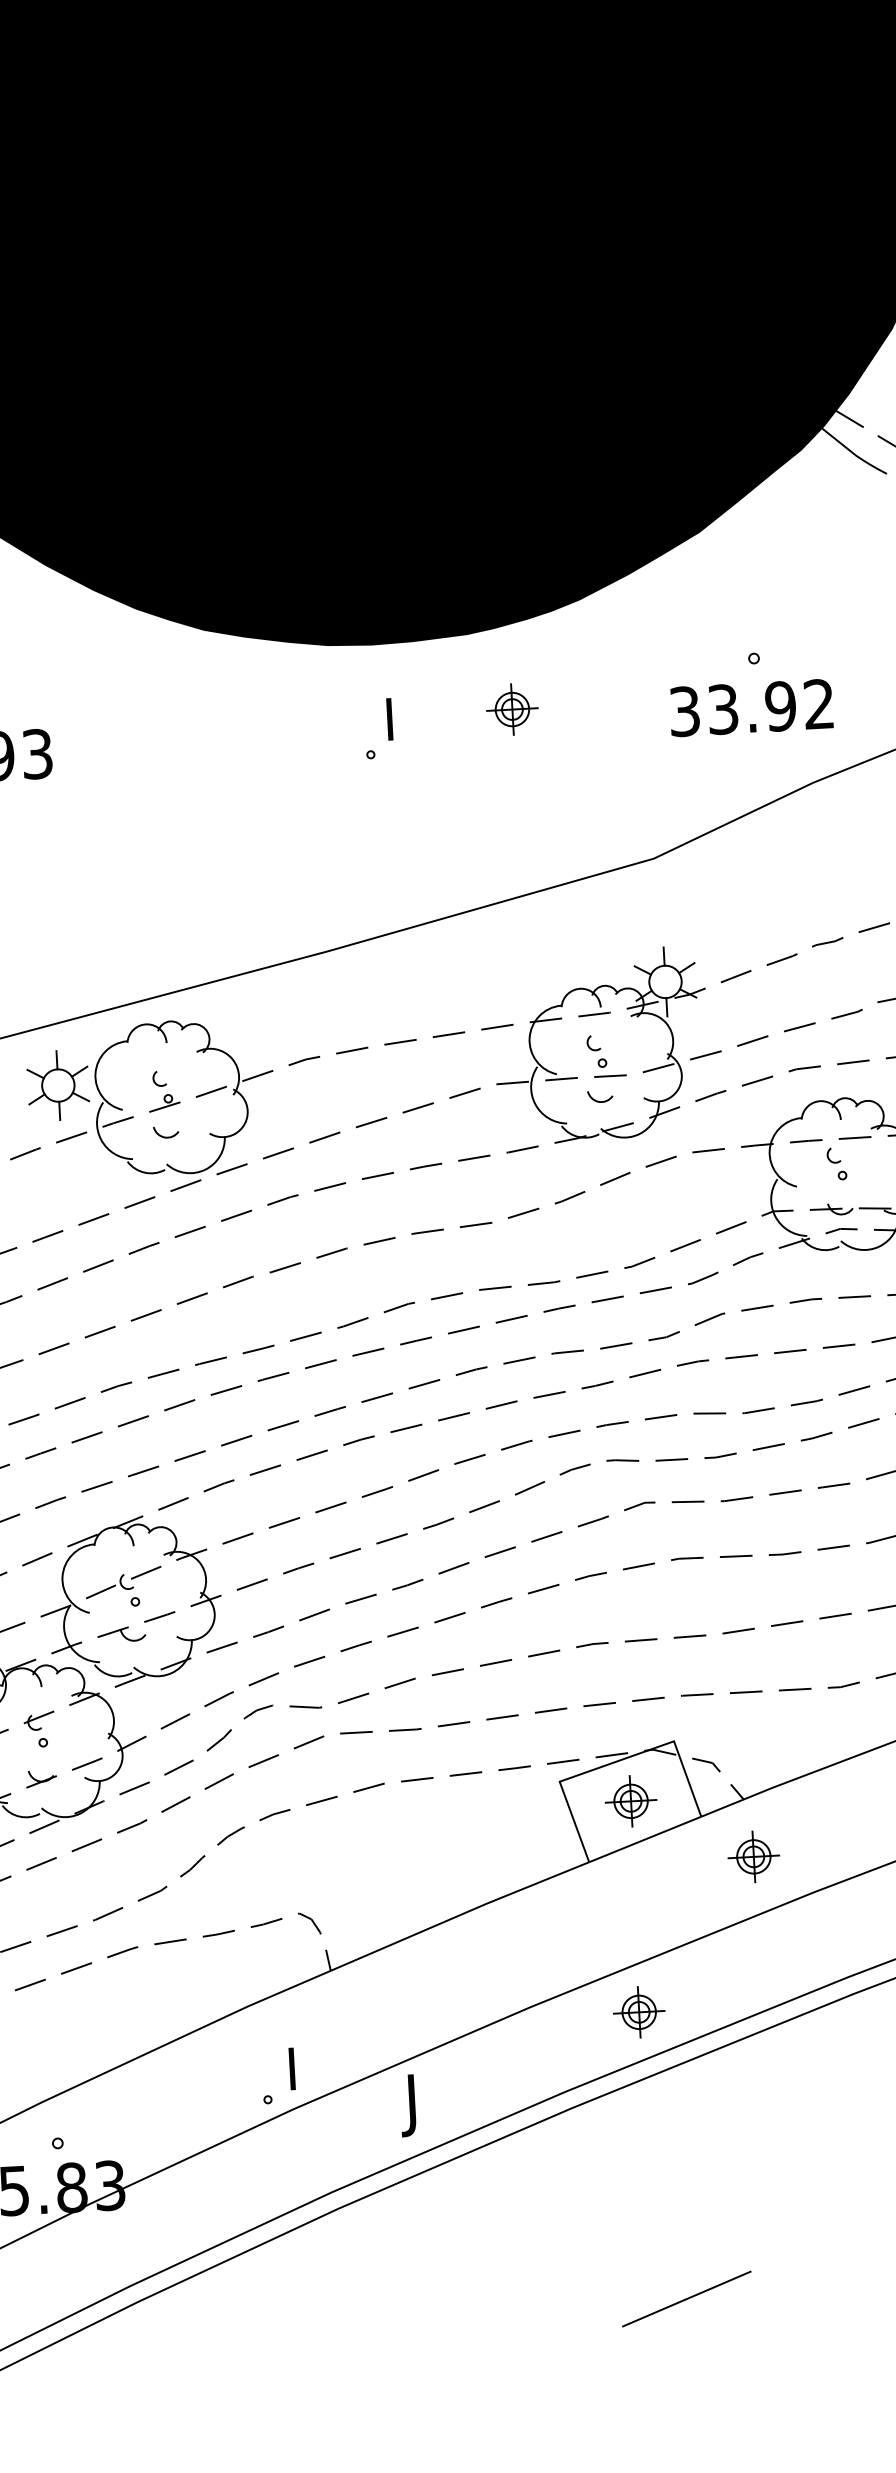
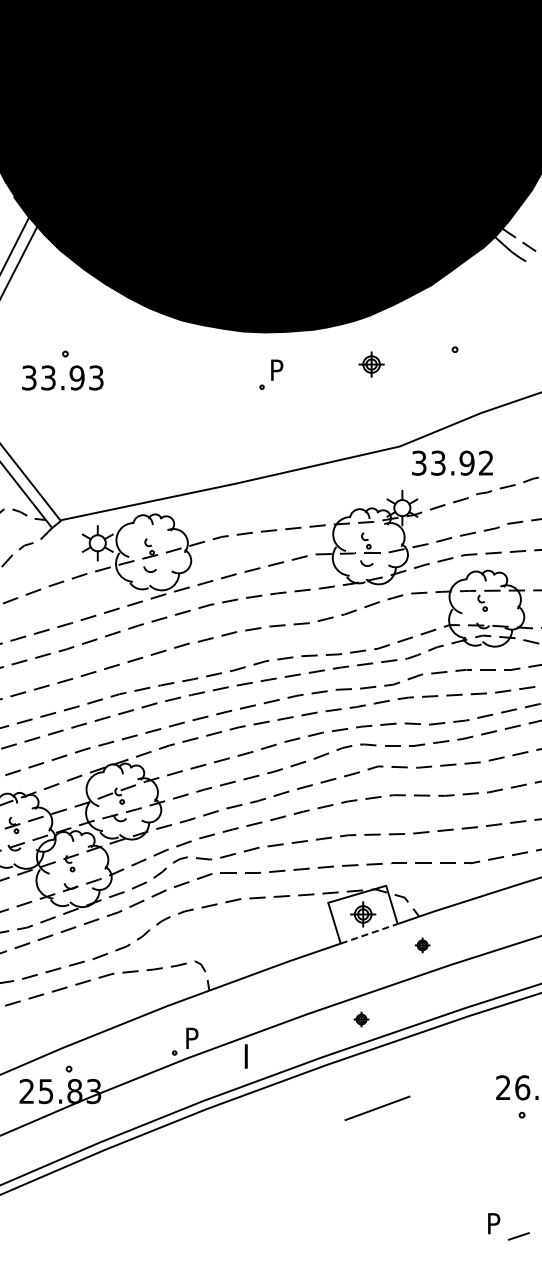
text: (751, 706) -> (452, 462), moved
text: (401, 709) -> (278, 365), I -> P
part: (512, 709) -> (371, 364), moved
line: (645, 1838) -> (369, 933), solid -> dashed
part: (753, 1857) -> (422, 945), size x0.6
part: (639, 2012) -> (361, 1019), size x0.6
text: (303, 2058) -> (193, 1033), I -> P
text: (407, 2129) -> (243, 1071), J -> I
line: (686, 2299) -> (377, 1108), moved

